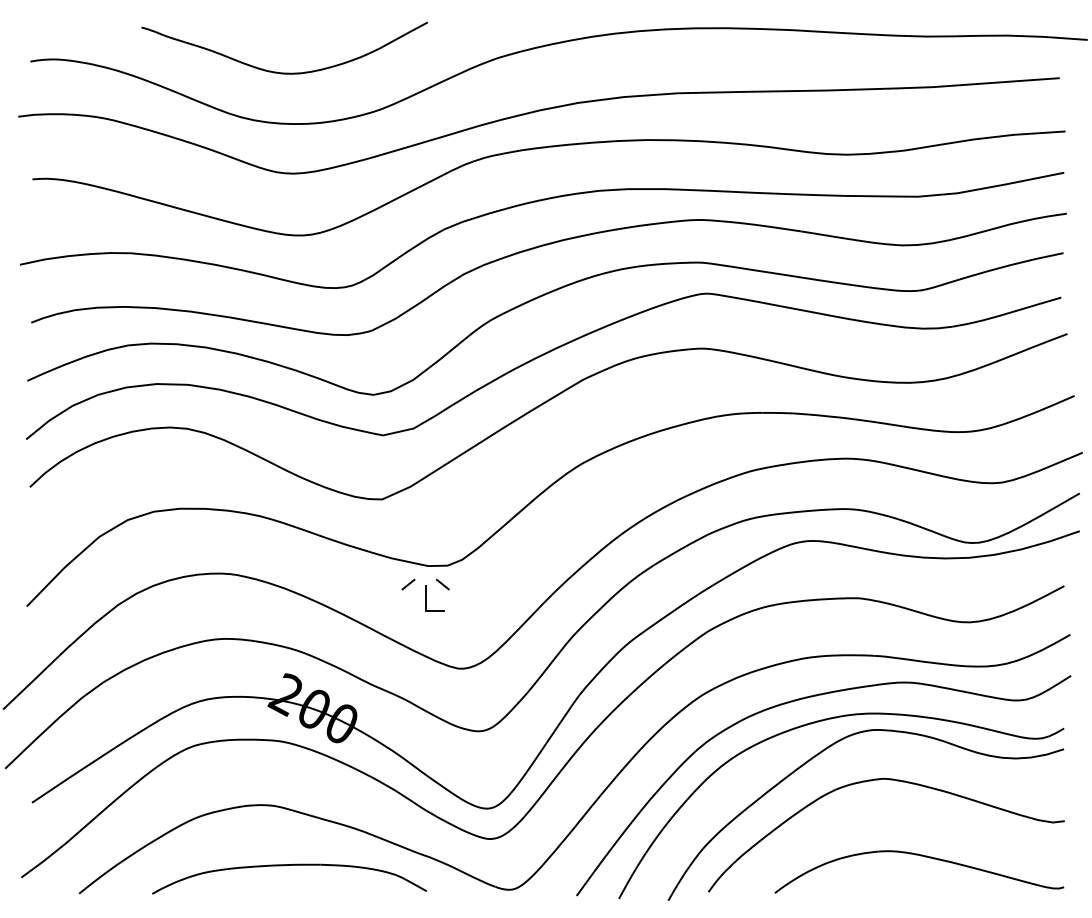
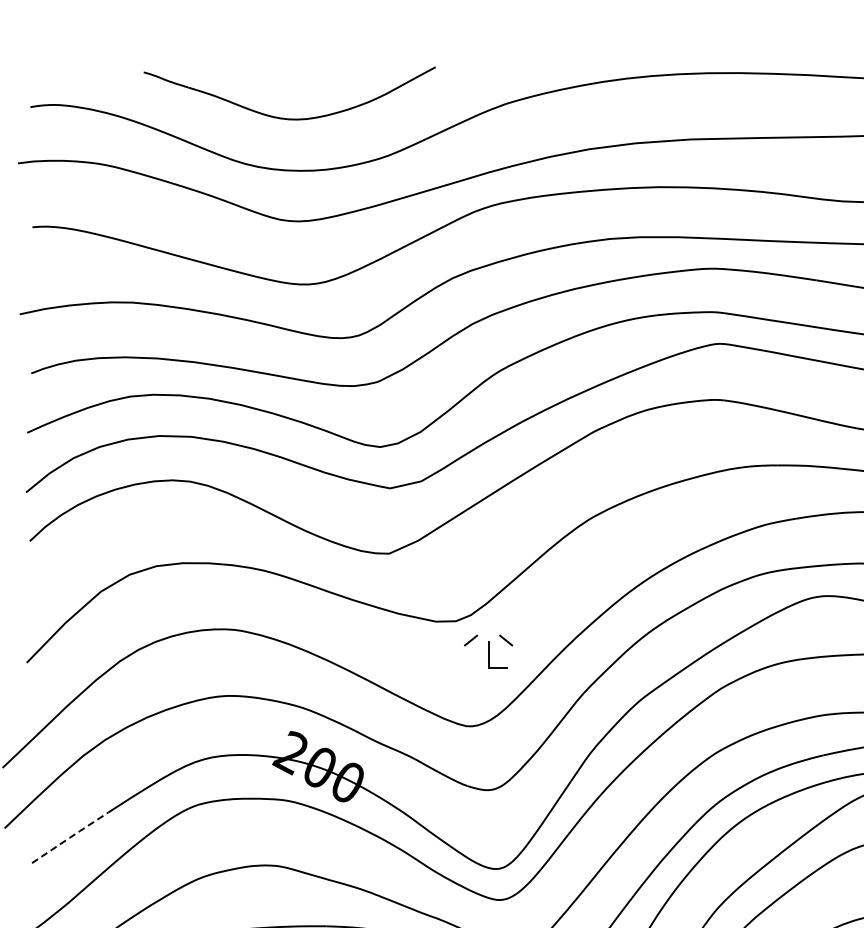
part: (425, 594) -> (488, 650), moved
line: (69, 777) -> (70, 837), solid -> dashed

